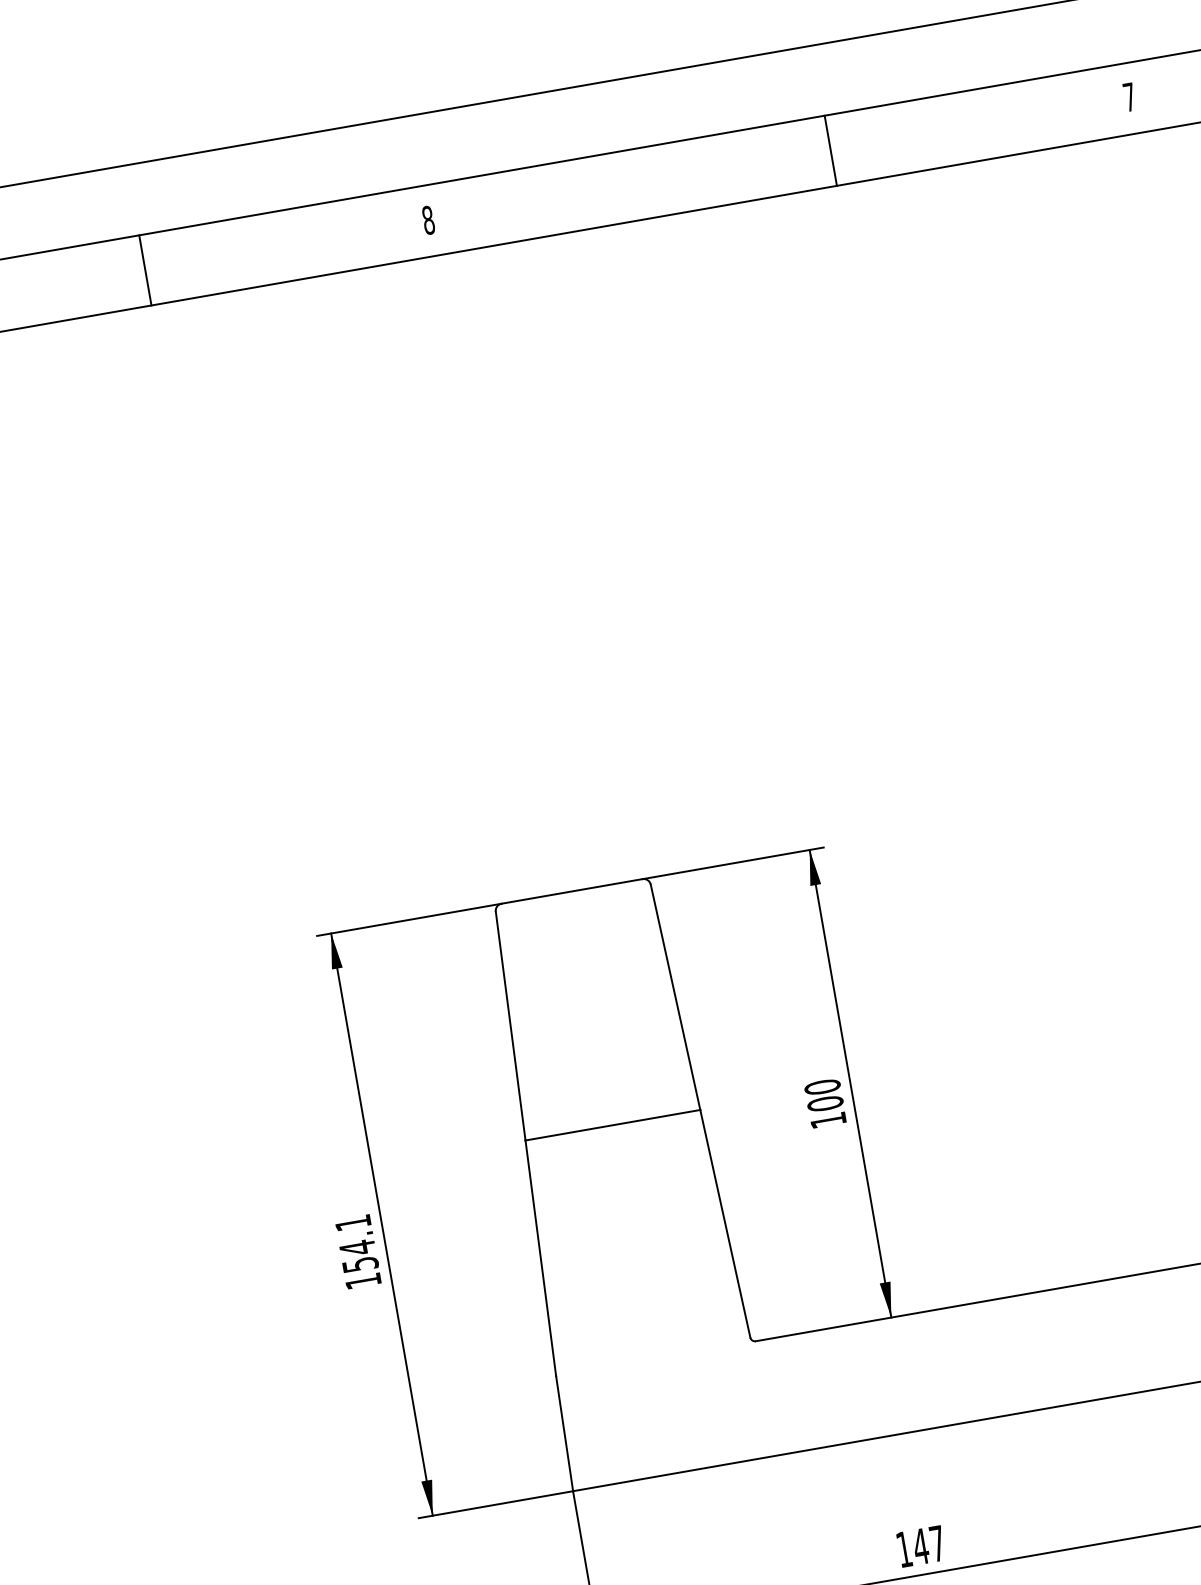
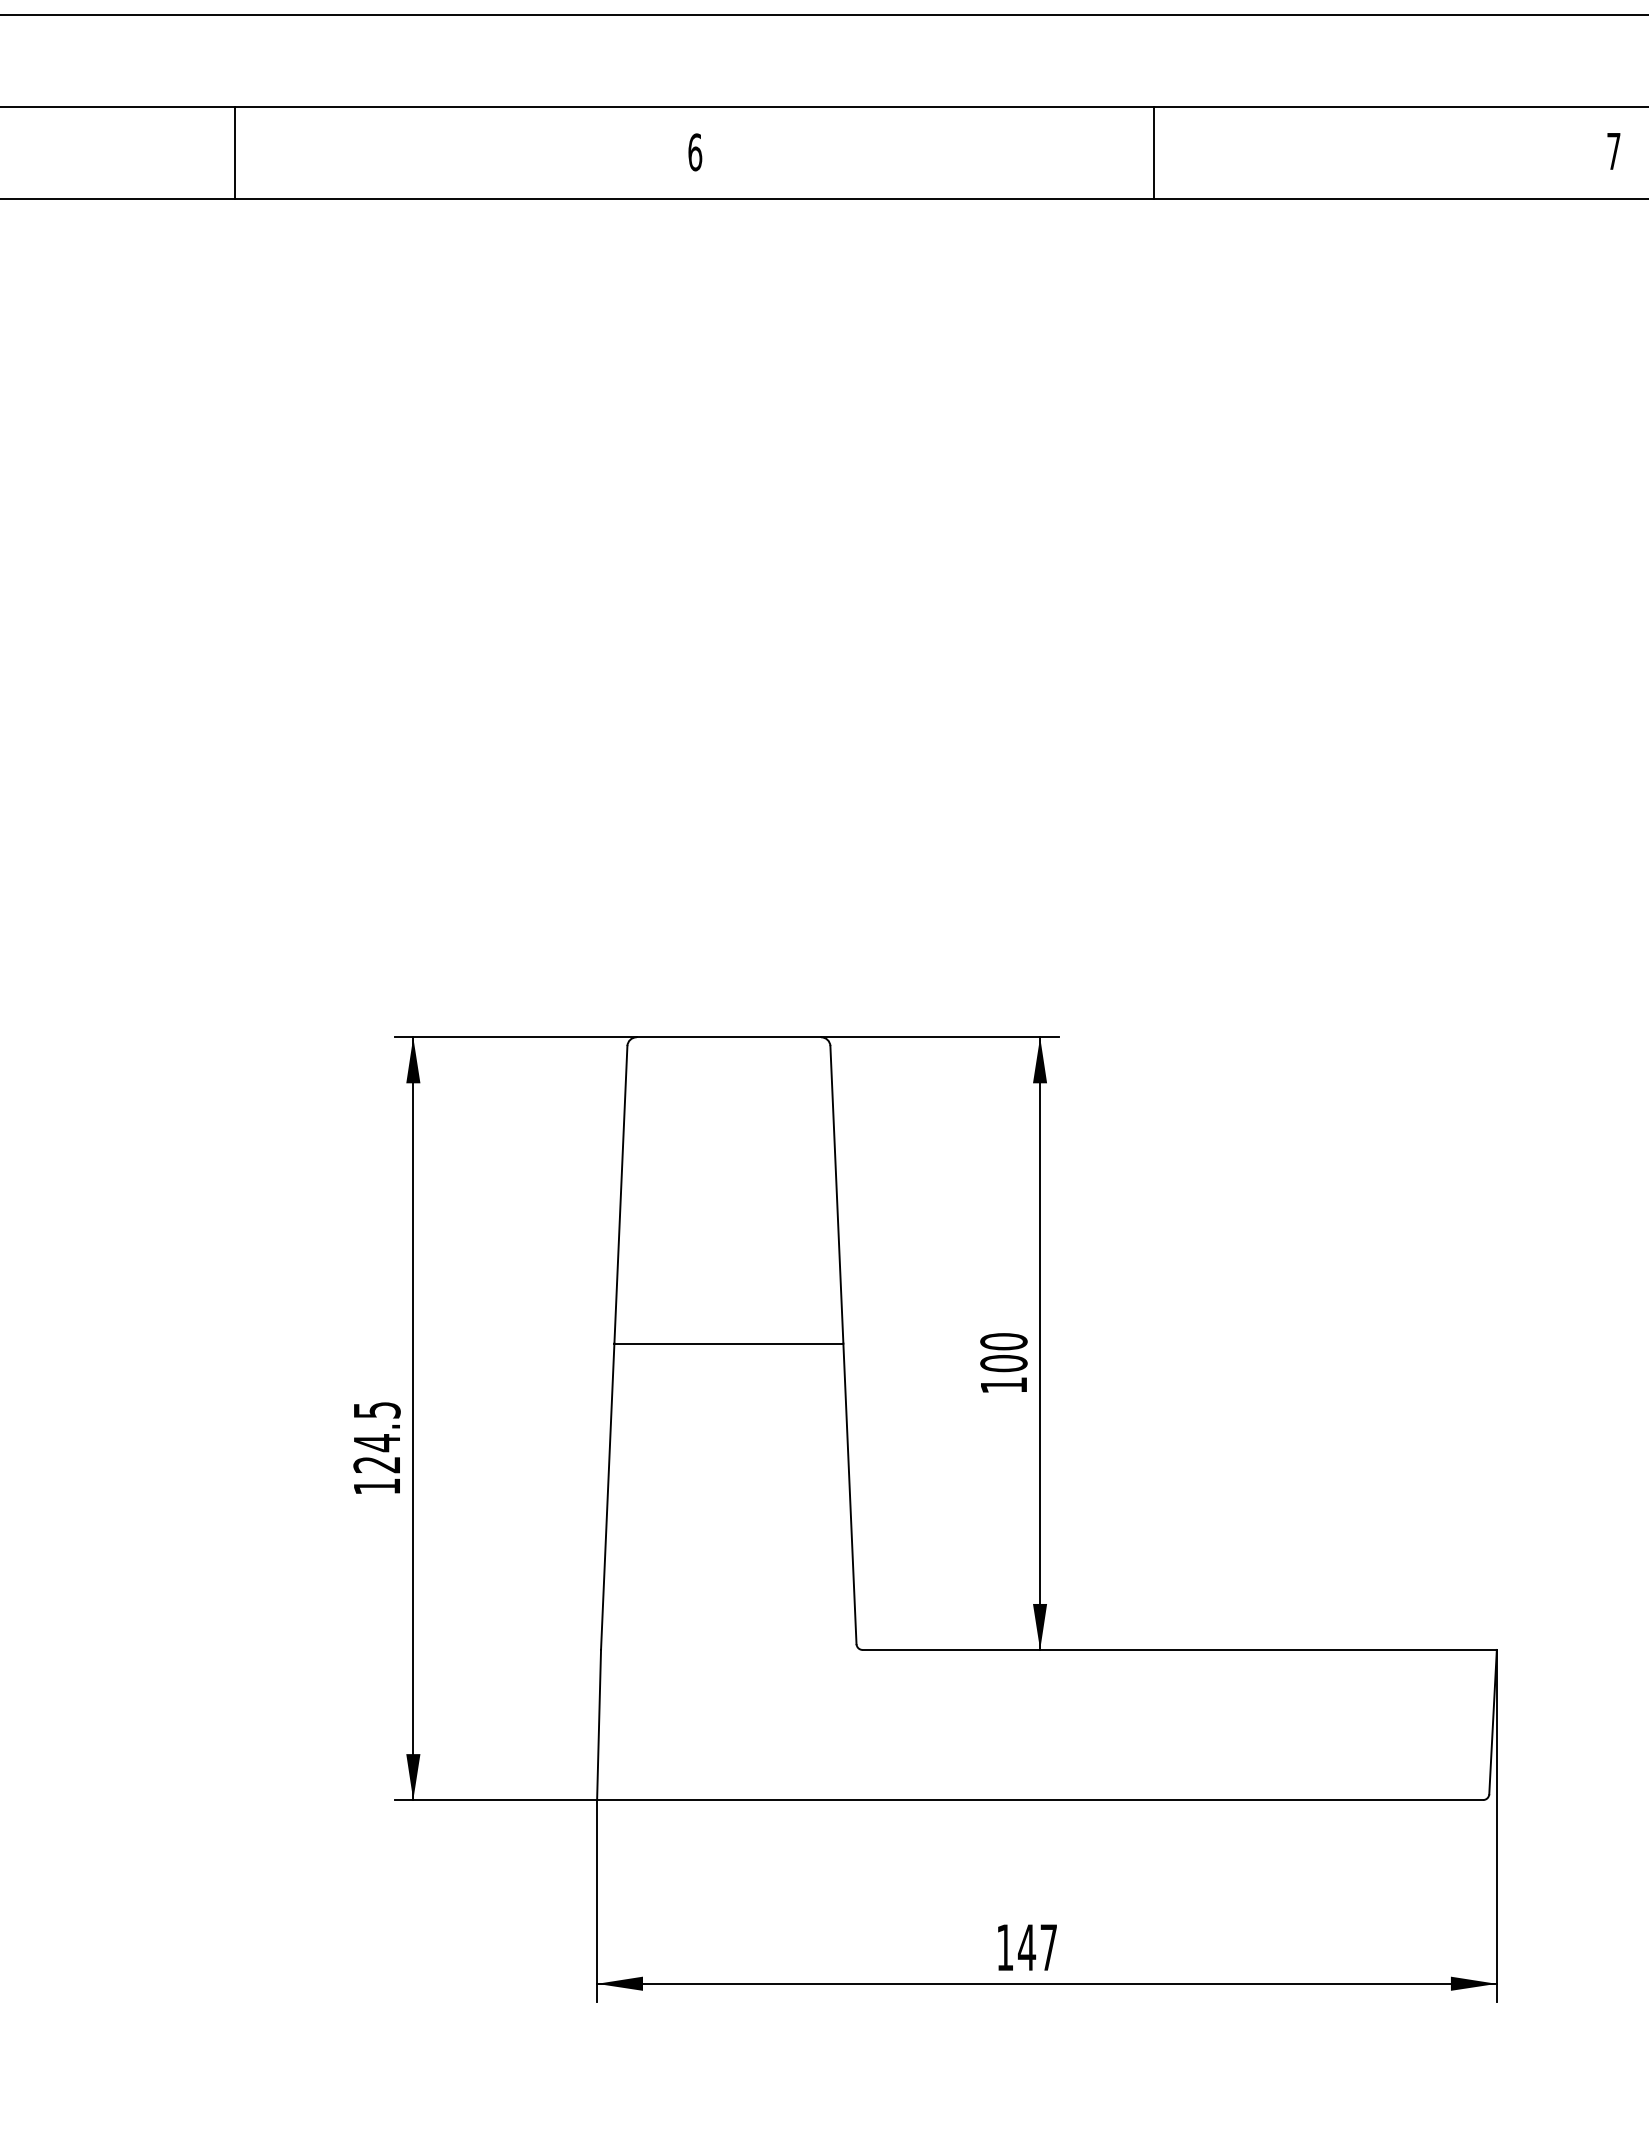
line: (831, 150) -> (1154, 153), moved
text: (428, 220) -> (695, 152), 8 -> 6
line: (145, 270) -> (235, 153), moved
text: (356, 1243) -> (376, 1437), 154.1 -> 124.5

